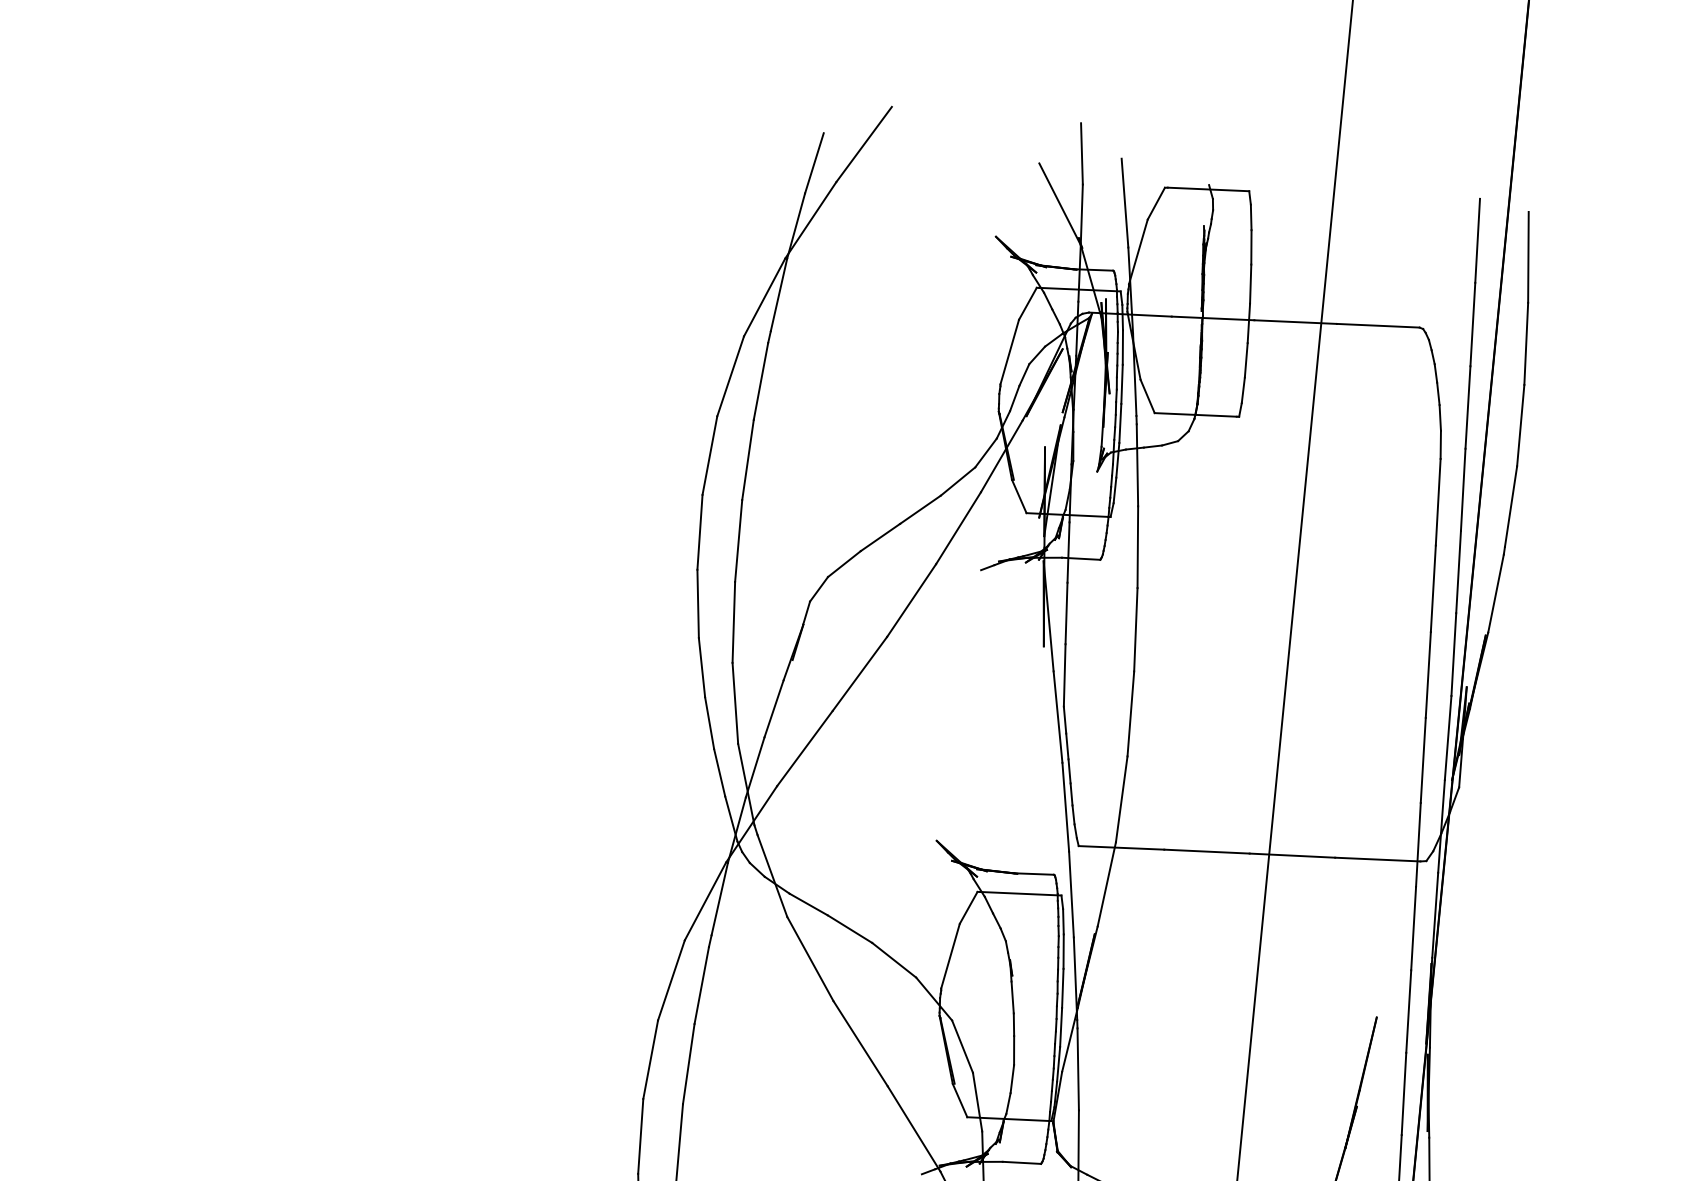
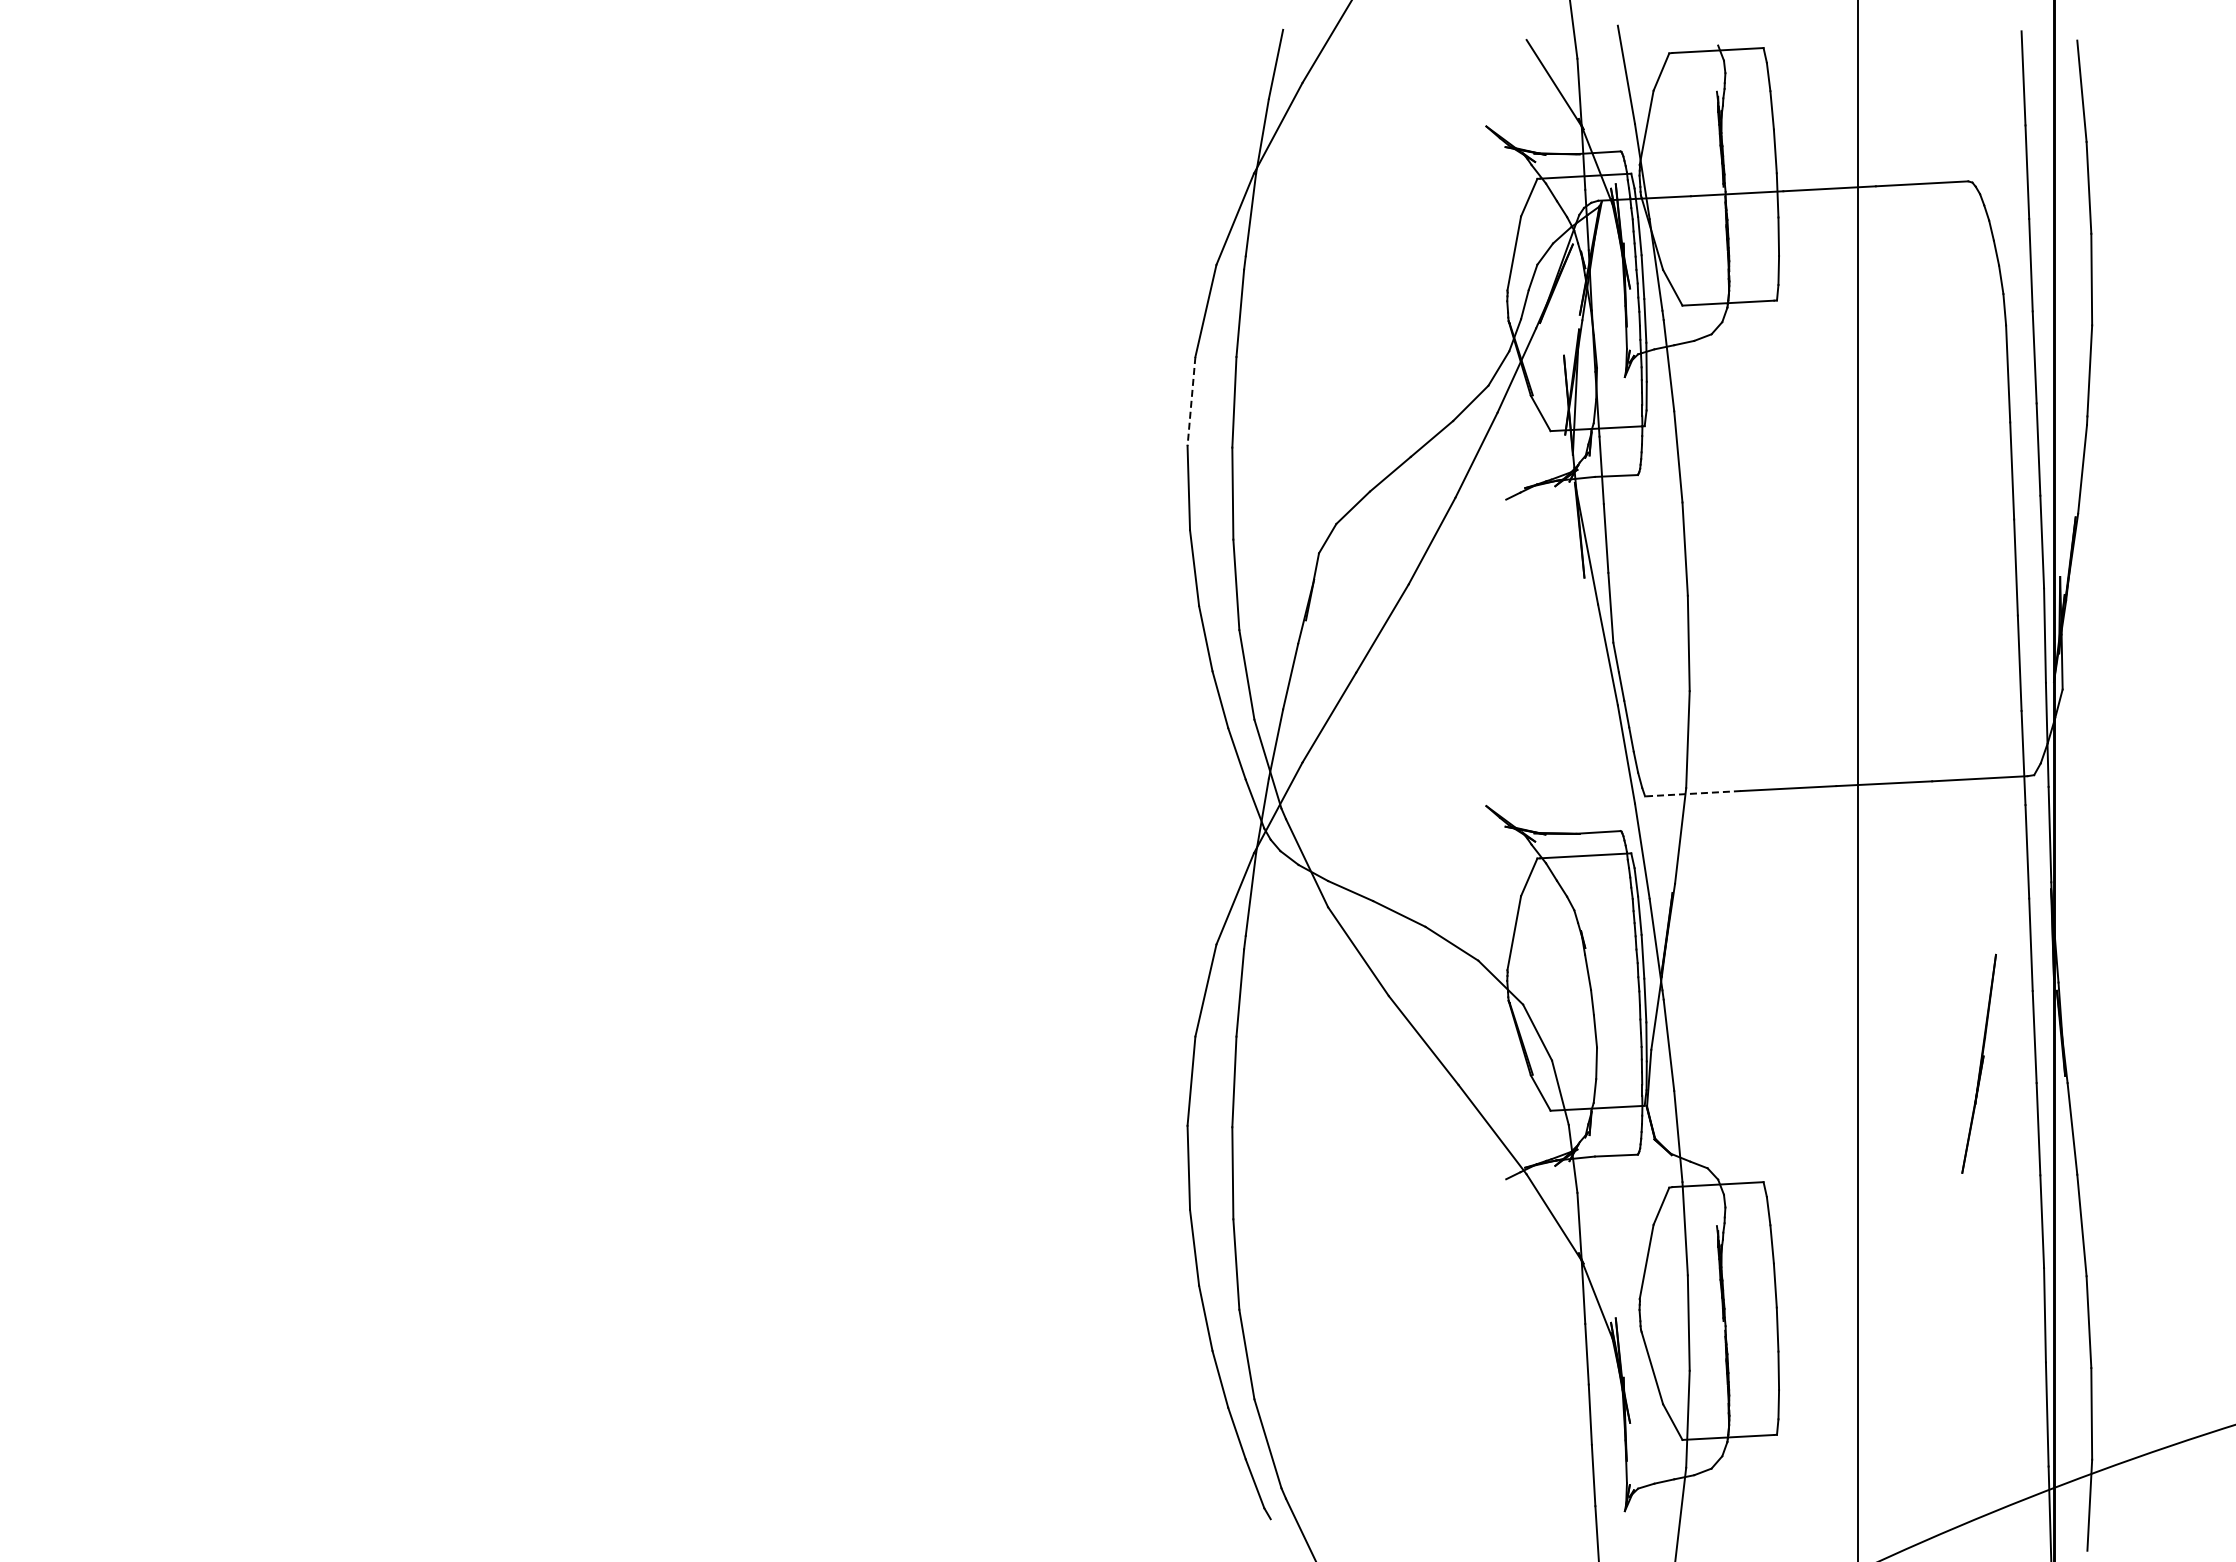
line: (709, 455) -> (1191, 401), solid -> dashed
line: (1121, 847) -> (1693, 793), solid -> dashed

